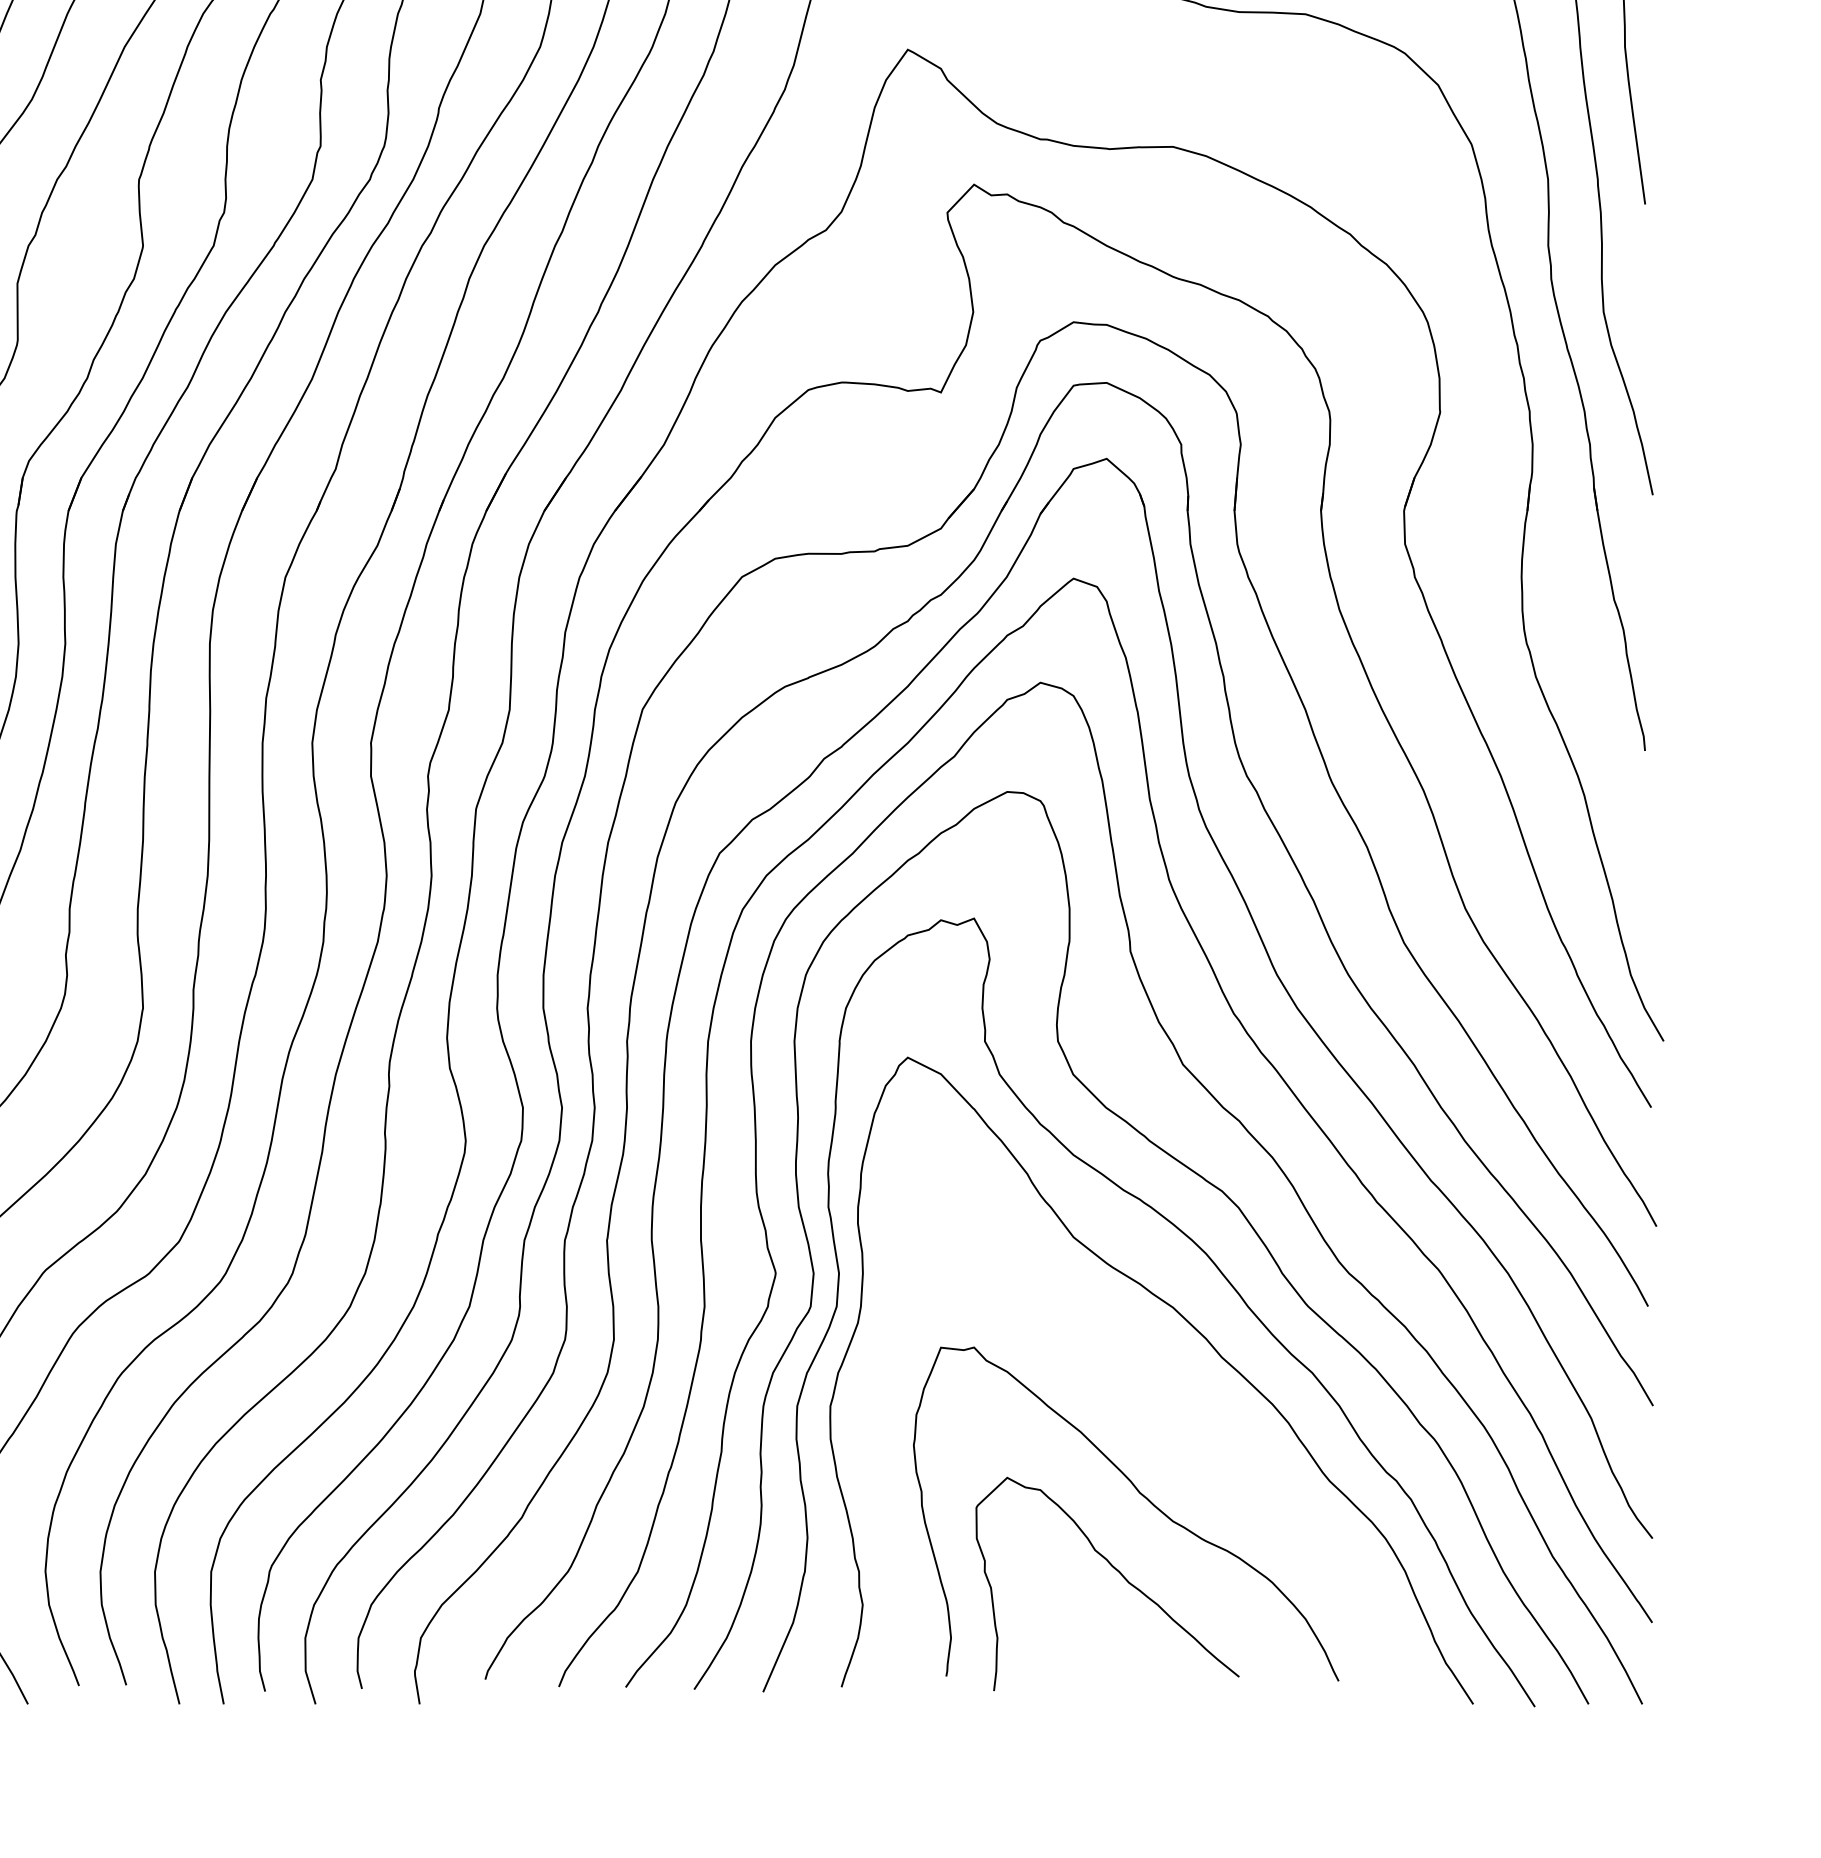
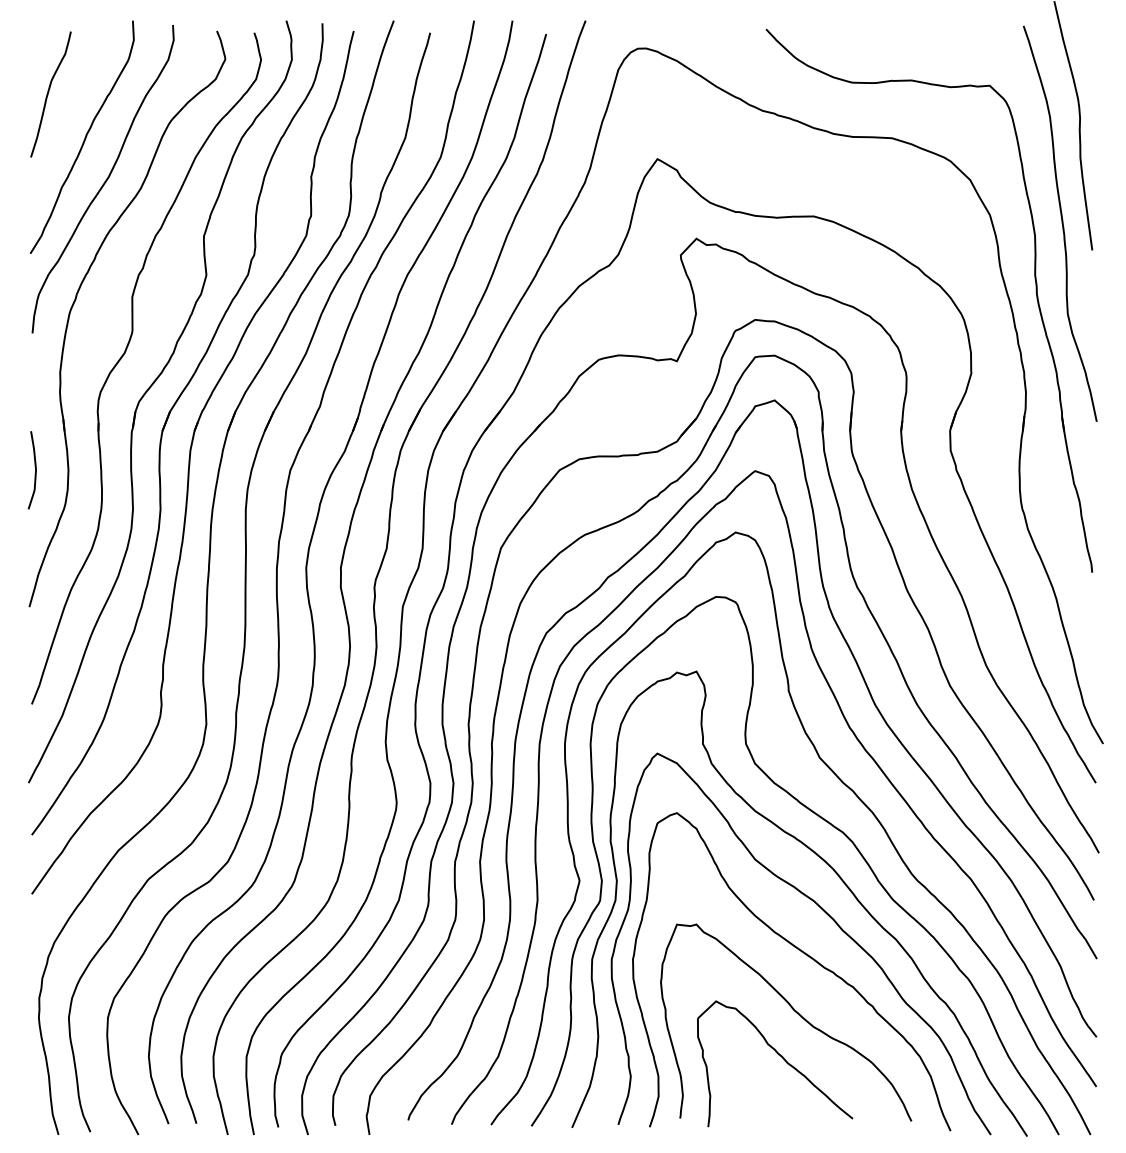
curve: (1157, 1398) -> (804, 954), added

